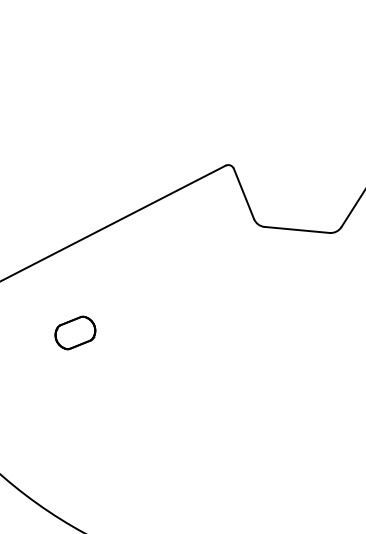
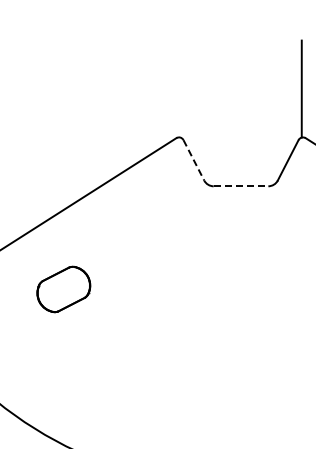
line: (243, 194) -> (193, 160), solid -> dashed
line: (297, 230) -> (241, 186), solid -> dashed
part: (74, 332) -> (63, 289), size x1.6

